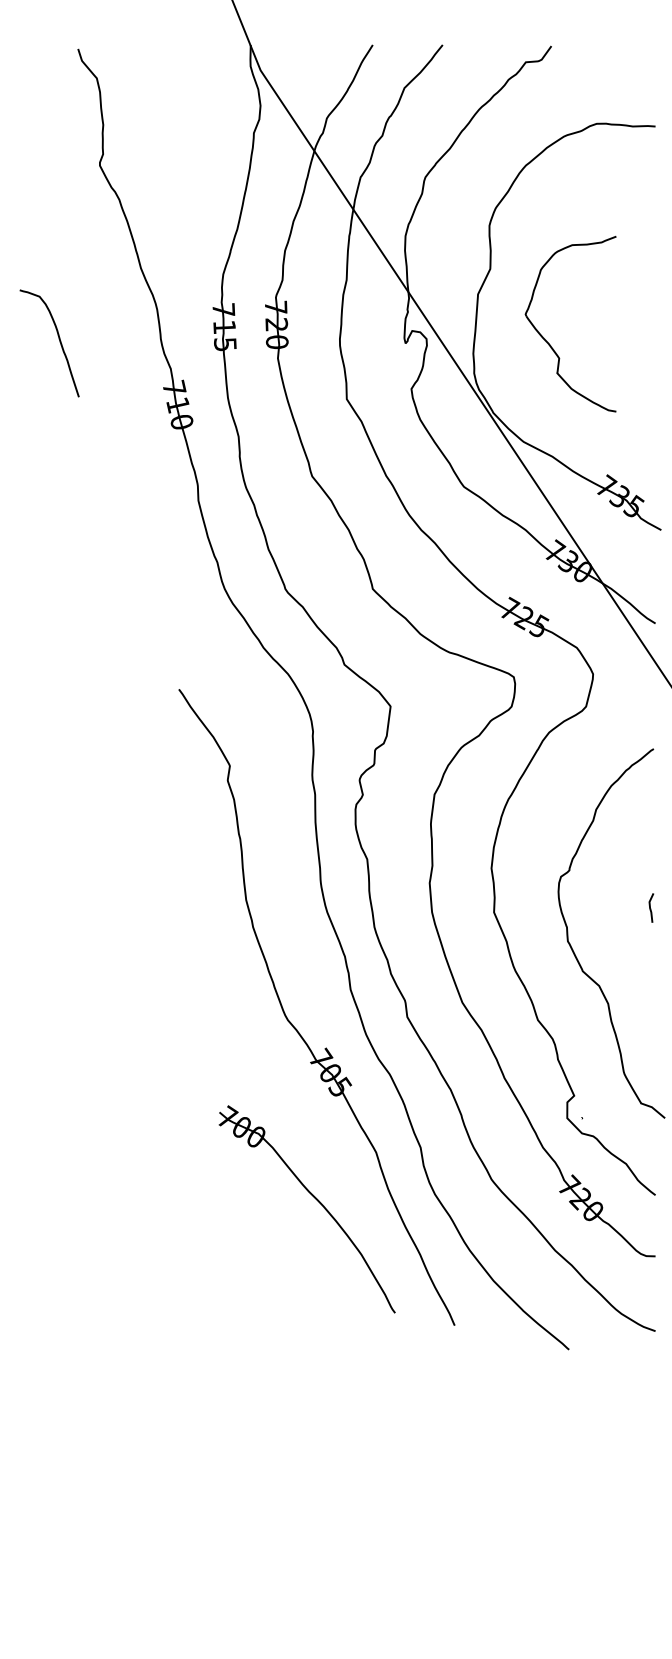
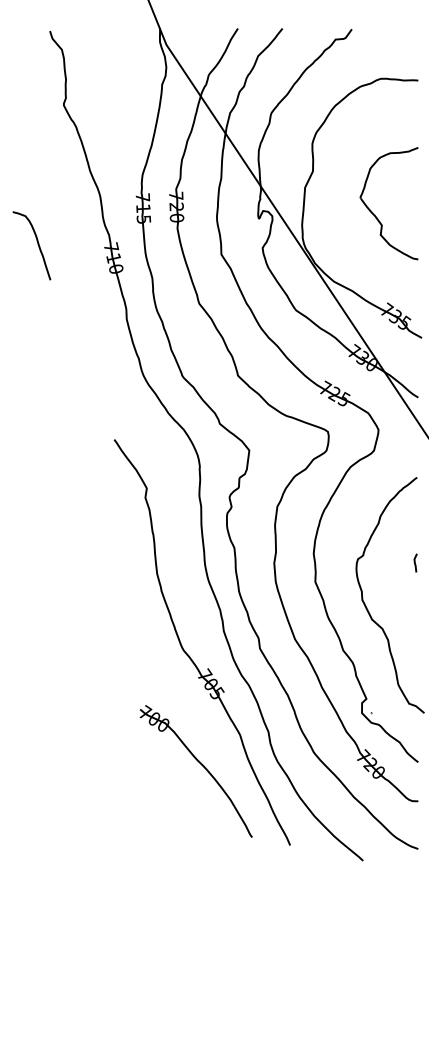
part: (546, 338) -> (373, 212), moved
curve: (58, 341) -> (37, 244), moved
line: (651, 907) -> (415, 562), moved

